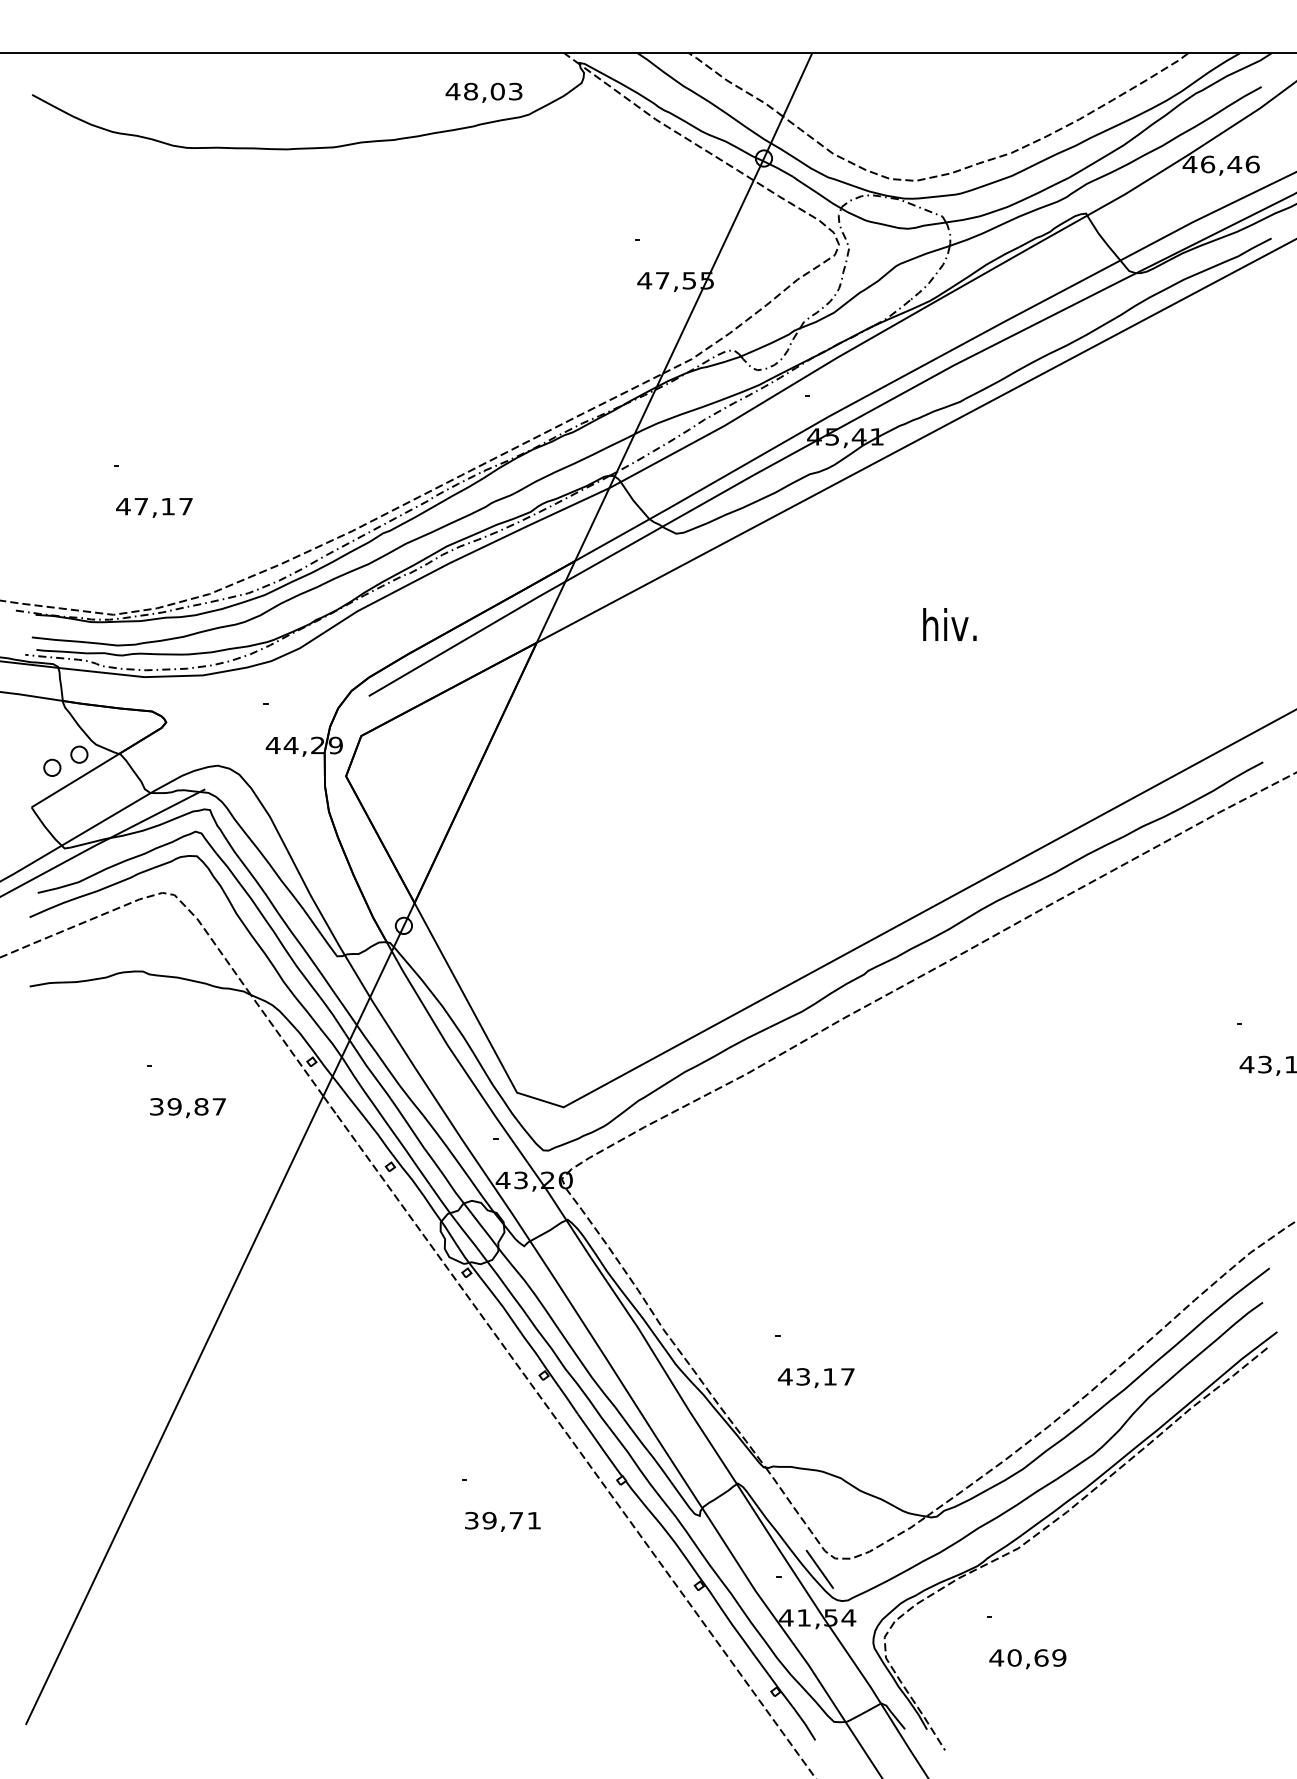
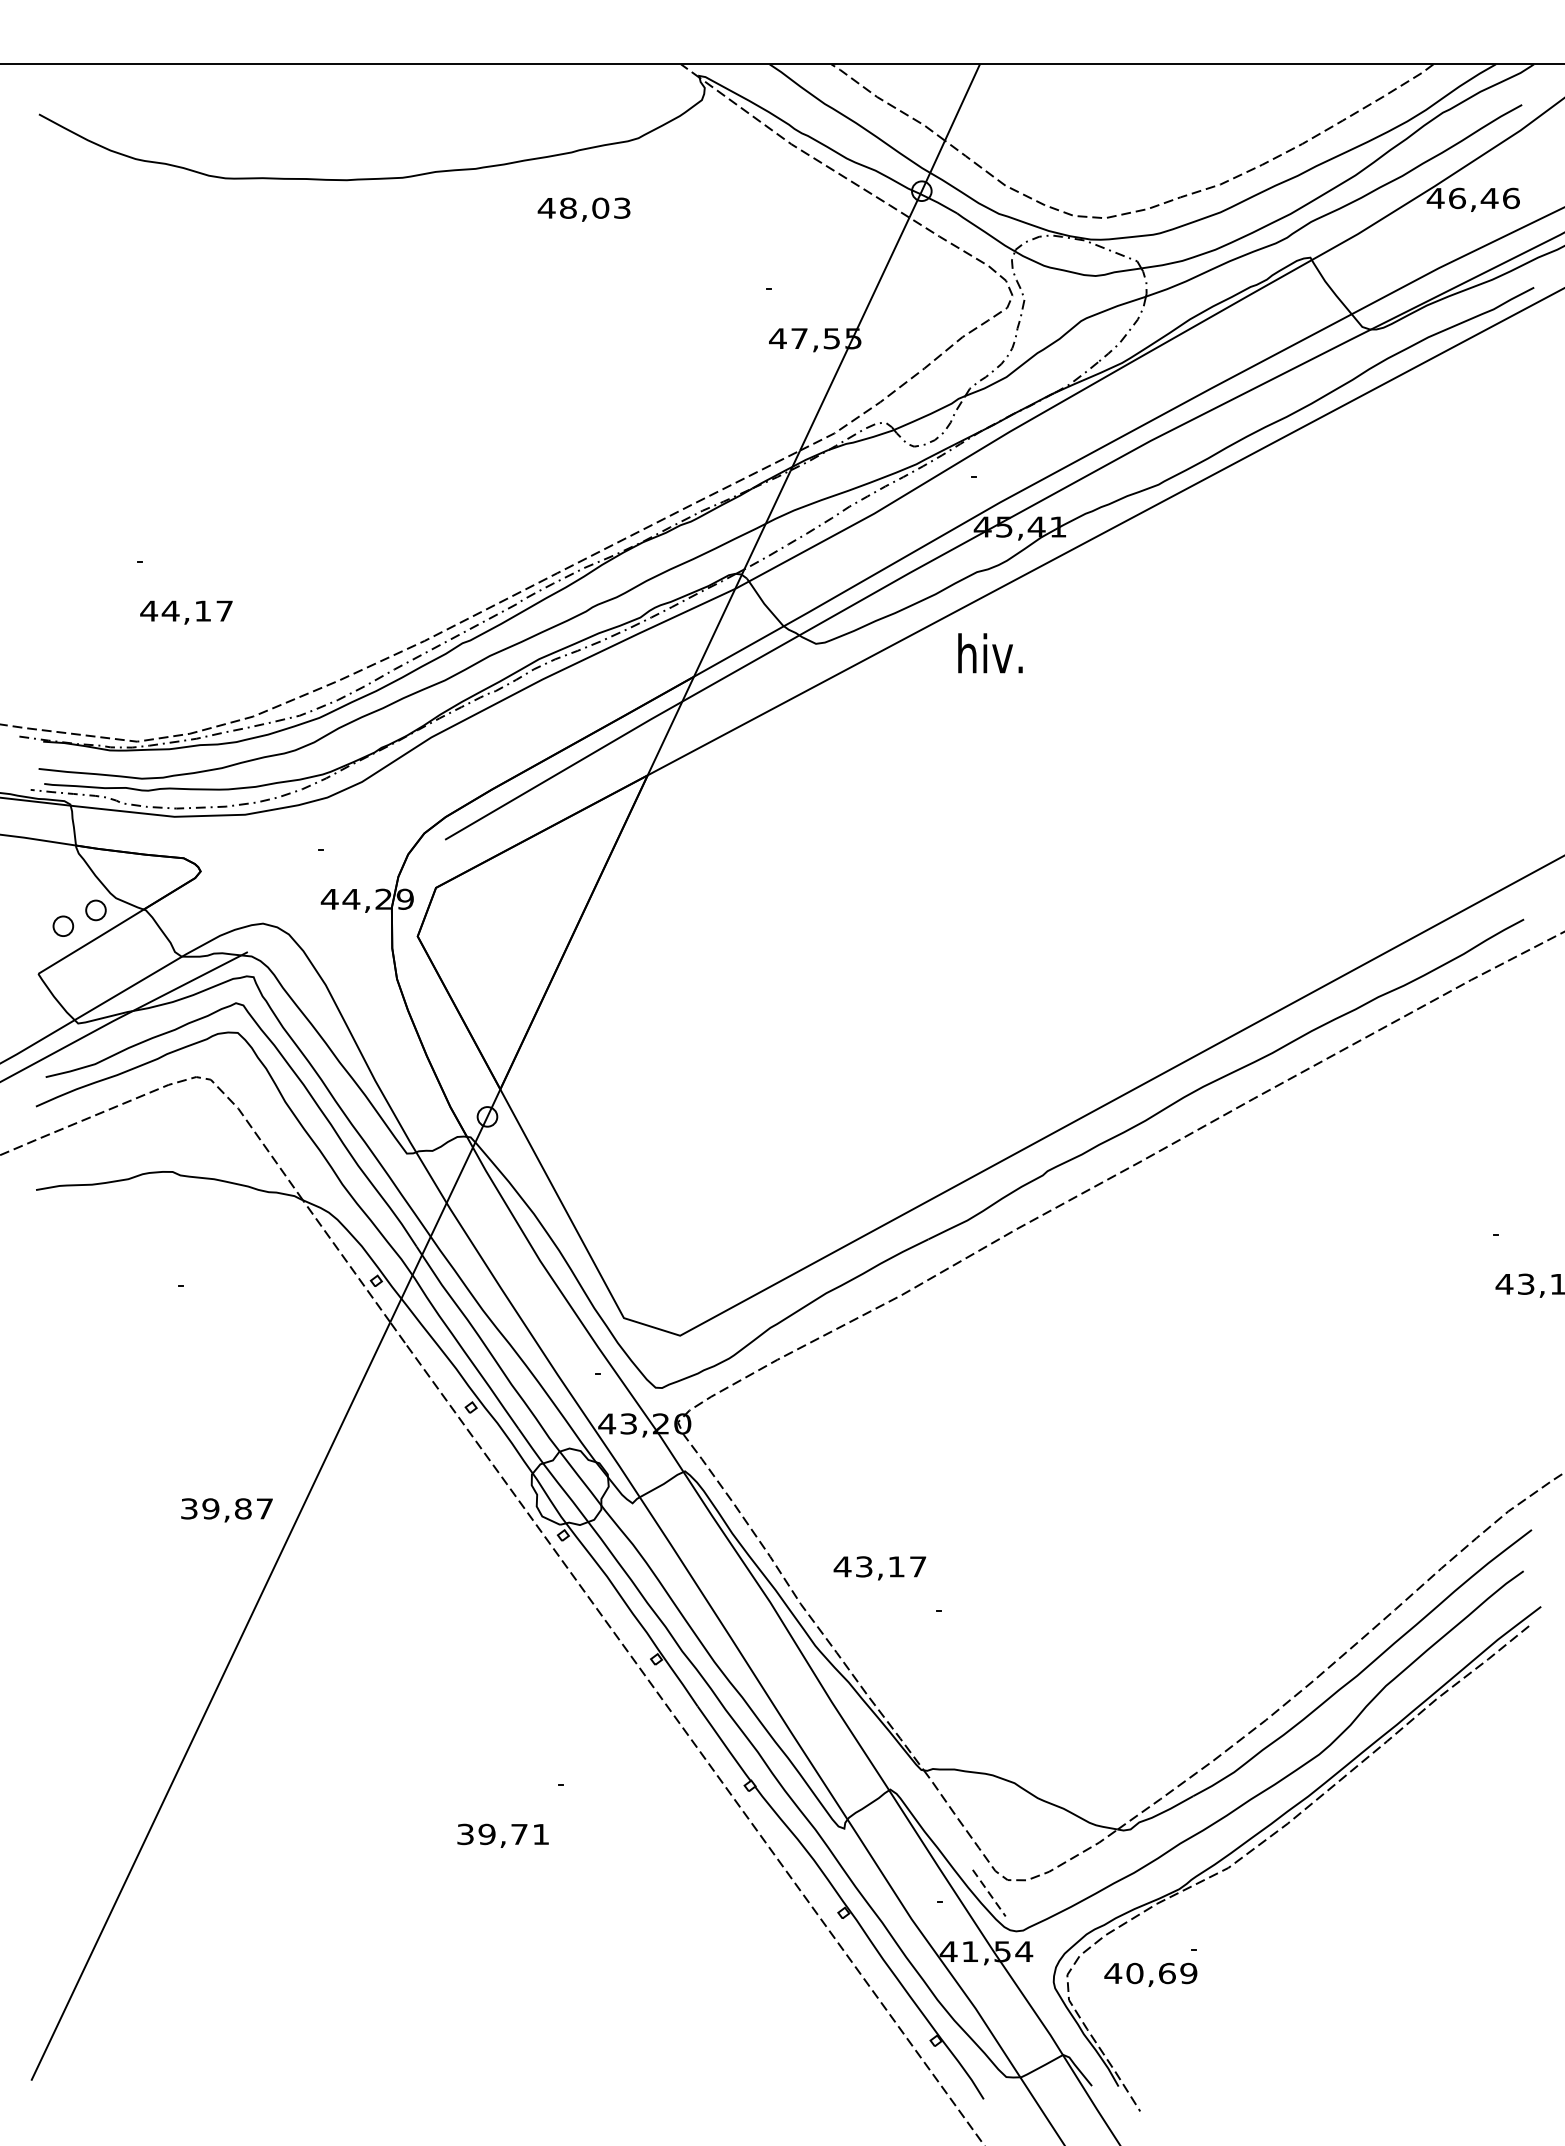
text: (483, 92) -> (583, 209), moved
text: (140, 506) -> (169, 610), 47,17 -> 44,17
text: (949, 624) -> (989, 653), moved
text: (187, 1108) -> (226, 1510), moved
text: (815, 1378) -> (879, 1568), moved
text: (502, 1521) -> (502, 1835), moved
line: (819, 1569) -> (988, 1893), solid -> dashed
text: (1027, 1659) -> (1150, 1975), moved

